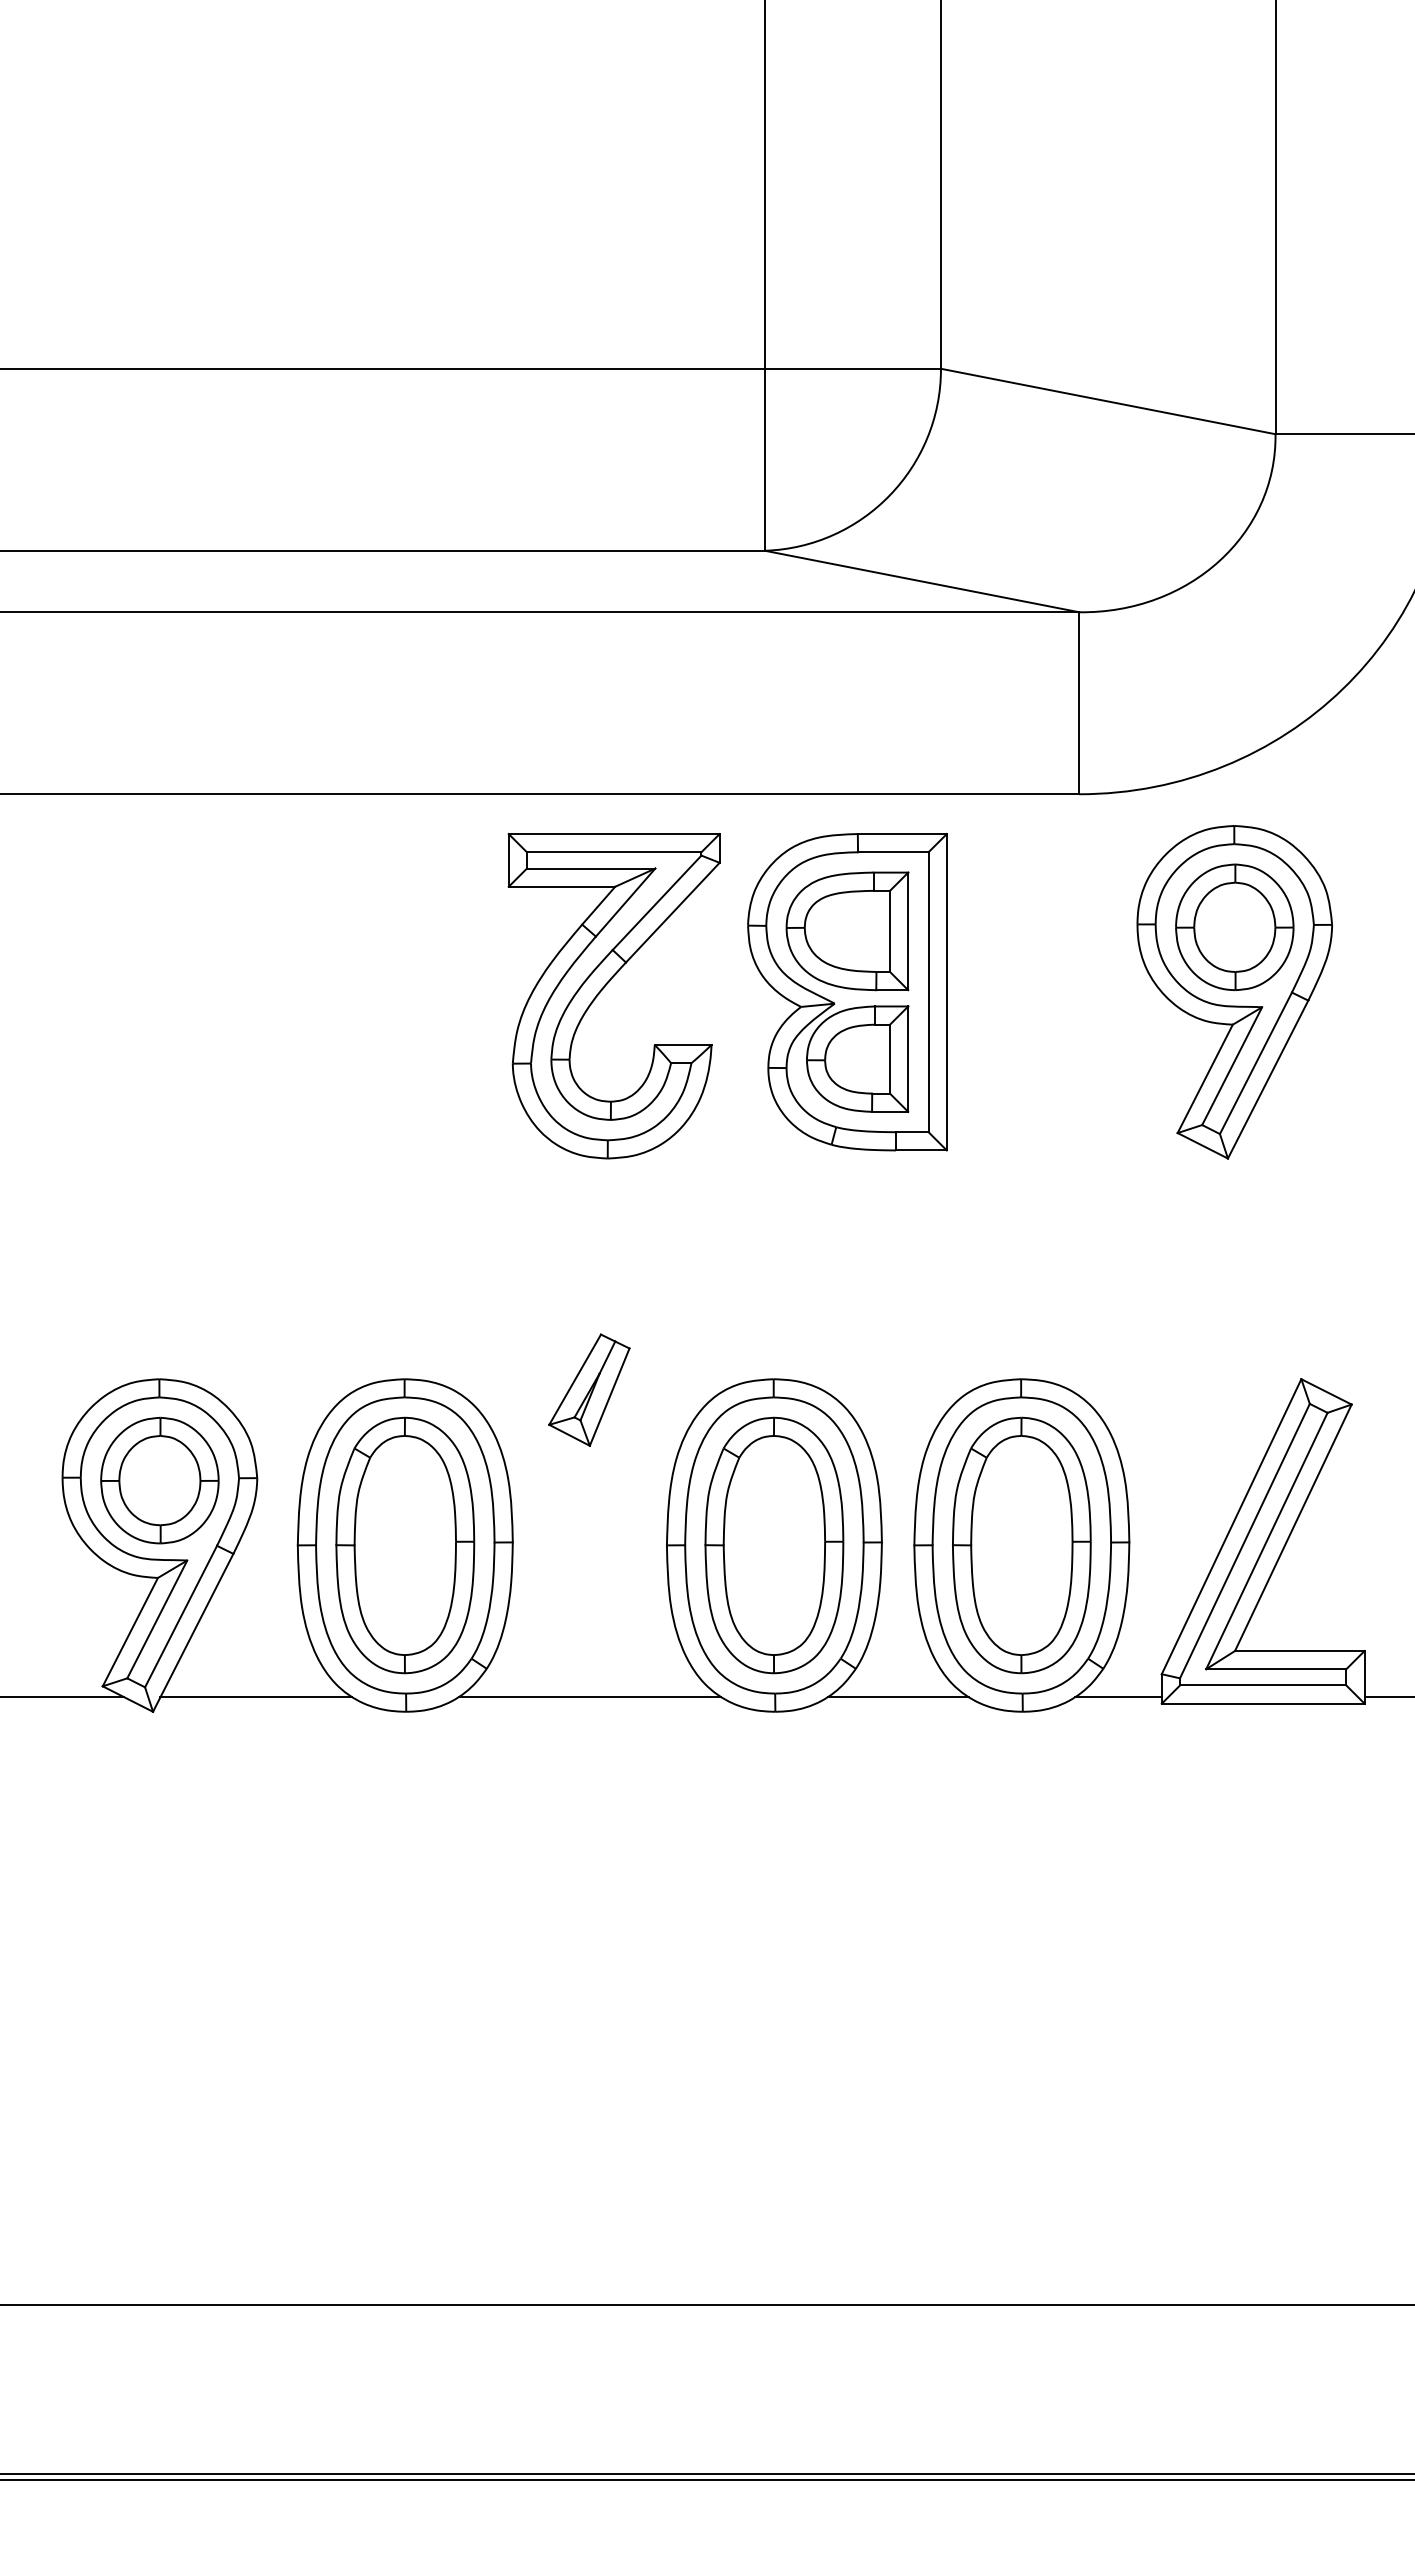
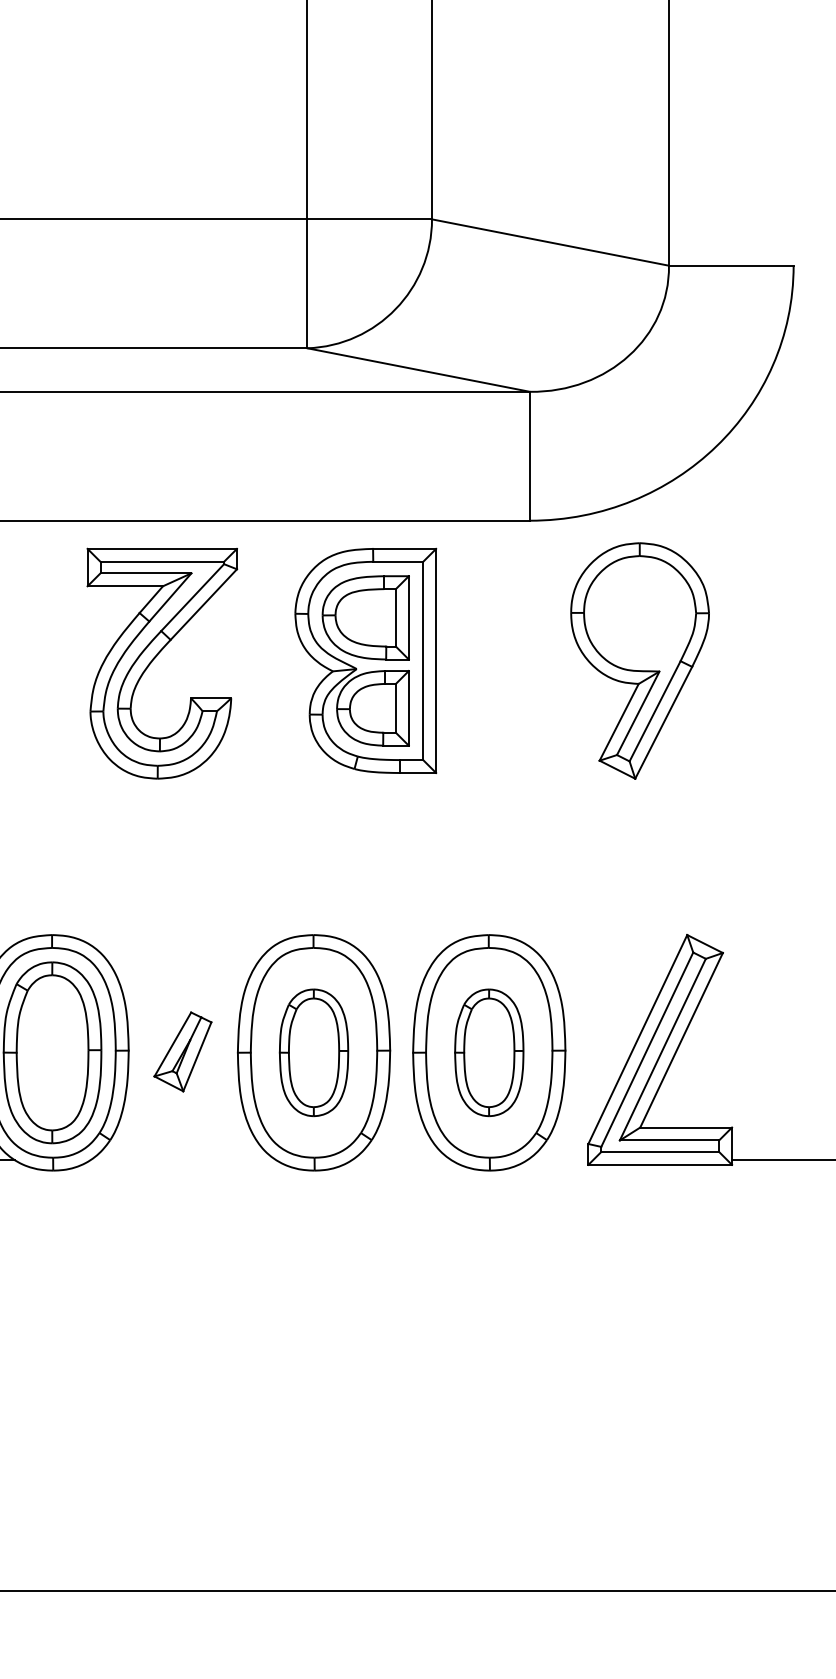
part: (1234, 927) -> (639, 615), removed
part: (604, 988) -> (155, 658), moved
part: (589, 1389) -> (183, 1051), moved
part: (774, 1545) -> (314, 1052), size x0.7
part: (1021, 1545) -> (489, 1052), size x0.7
line: (589, 1697) -> (183, 1160), removed
line: (897, 1697) -> (401, 1160), removed
line: (1118, 1697) -> (557, 1160), removed

